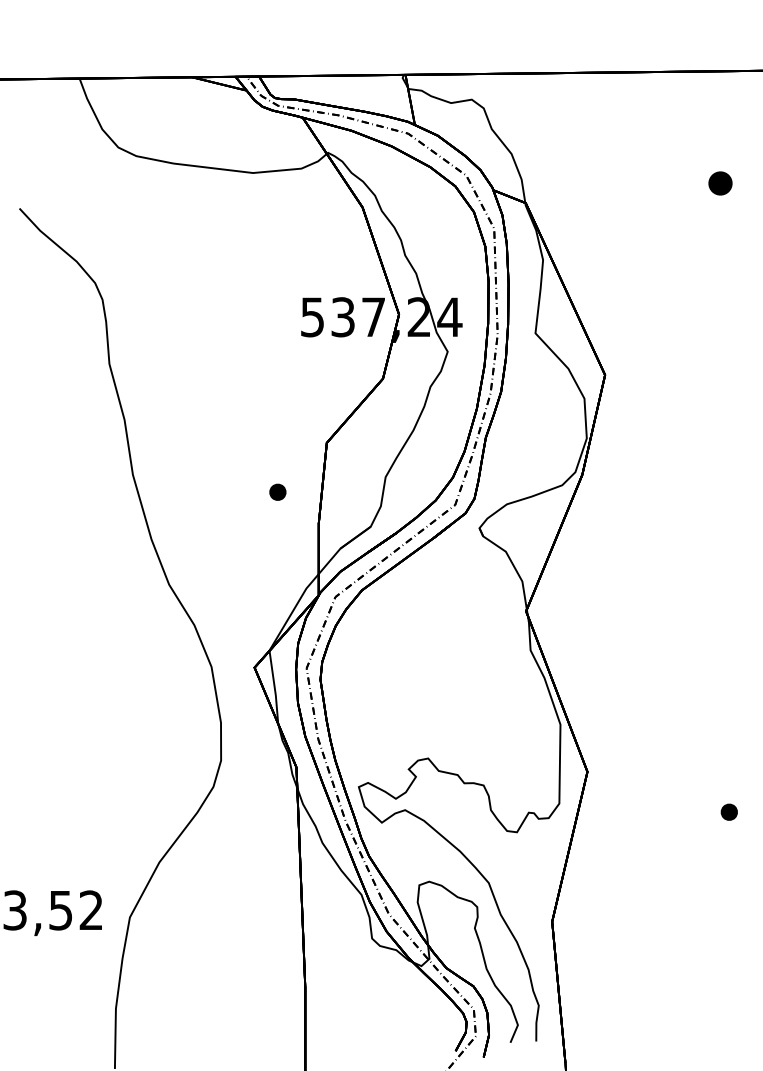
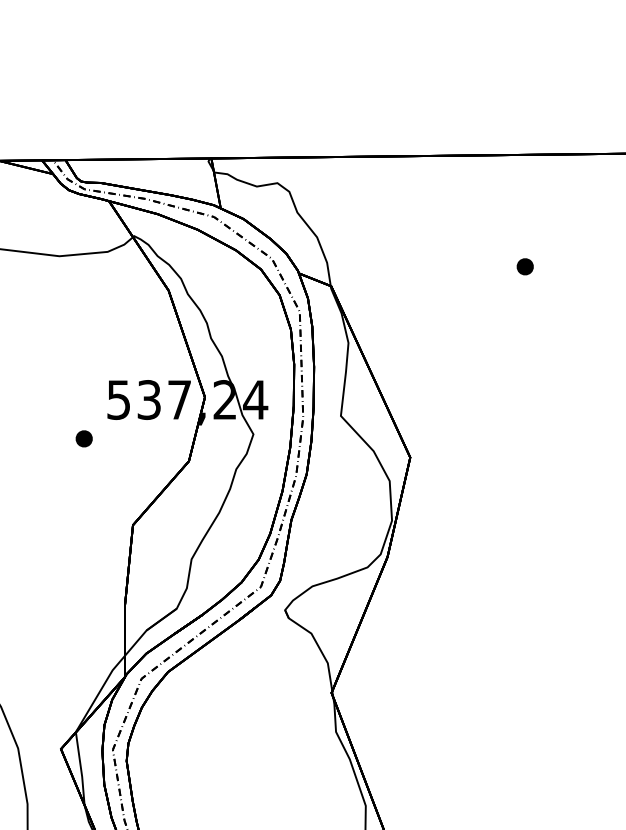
part: (720, 183) -> (525, 266), size x0.71
part: (277, 491) -> (83, 438), moved

